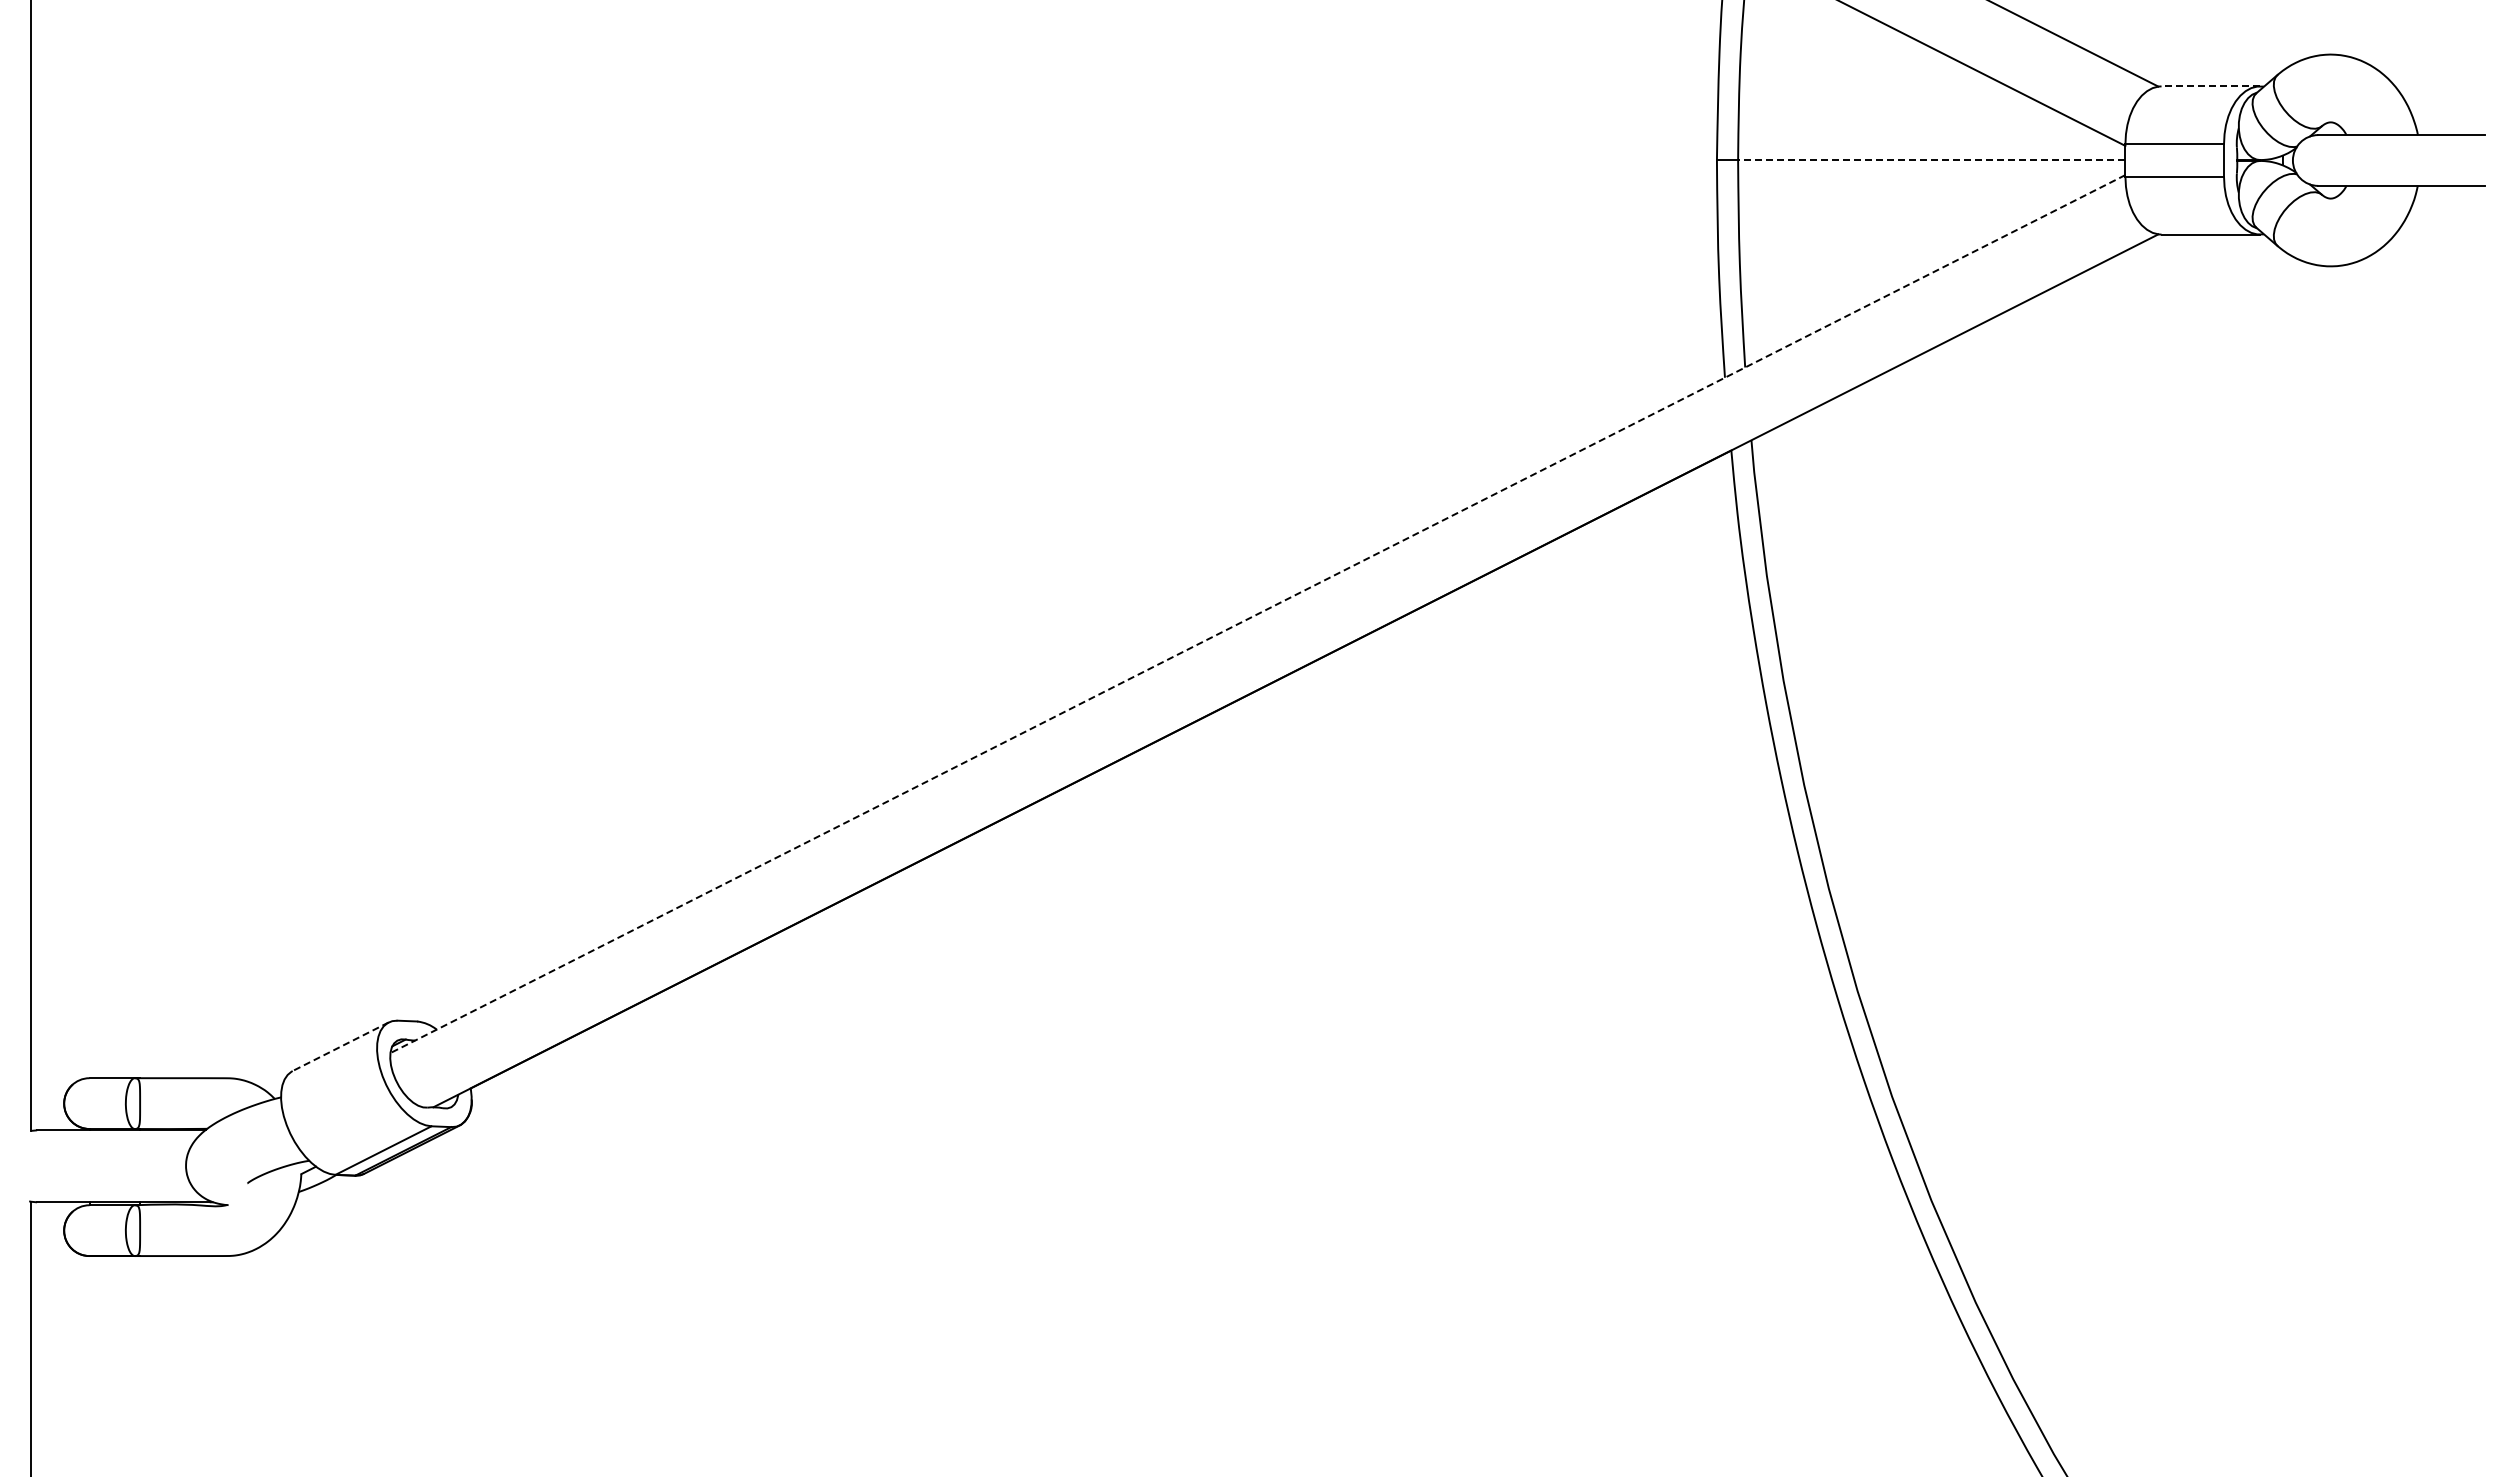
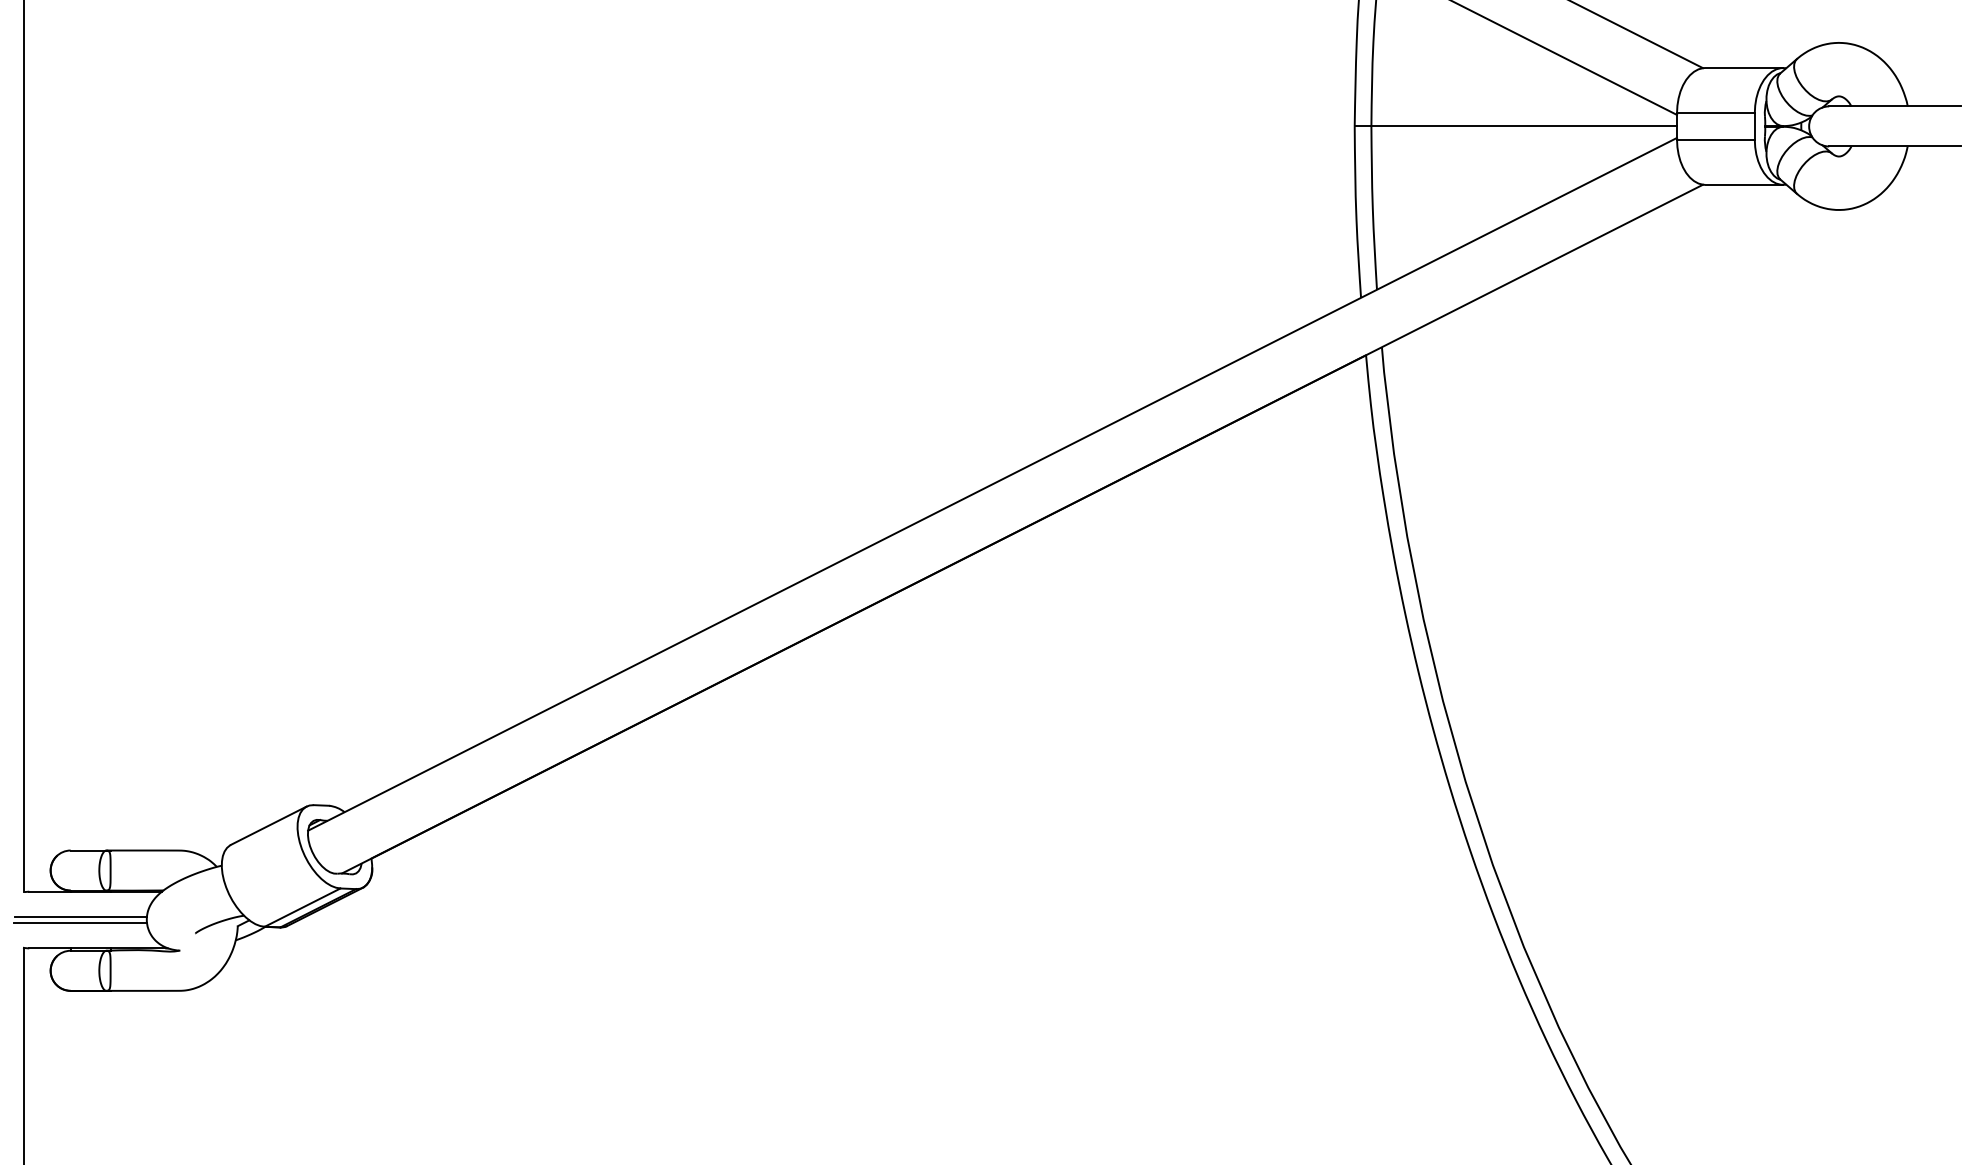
line: (2210, 86) -> (1744, 68), dashed -> solid
line: (1931, 160) -> (1523, 126), dashed -> solid
line: (1257, 614) -> (992, 484), dashed -> solid
line: (340, 1046) -> (268, 825), dashed -> solid
line: (102, 1162) -> (80, 917), added
line: (102, 1170) -> (80, 923), added

